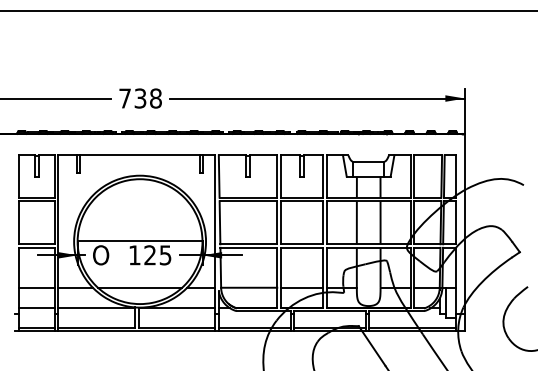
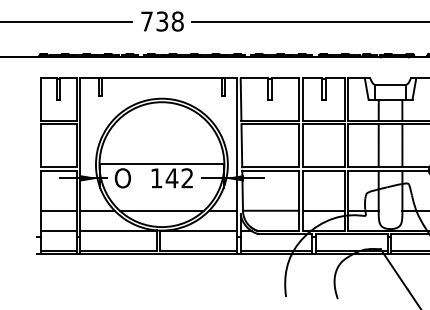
text: (157, 255) -> (179, 178), 125 -> 142

